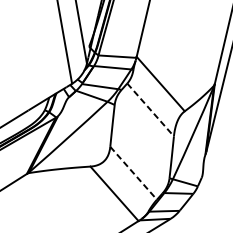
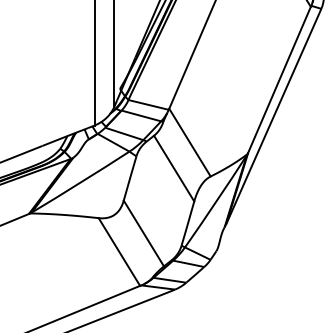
line: (150, 109) -> (174, 168), dashed -> solid
line: (133, 173) -> (143, 233), dashed -> solid

